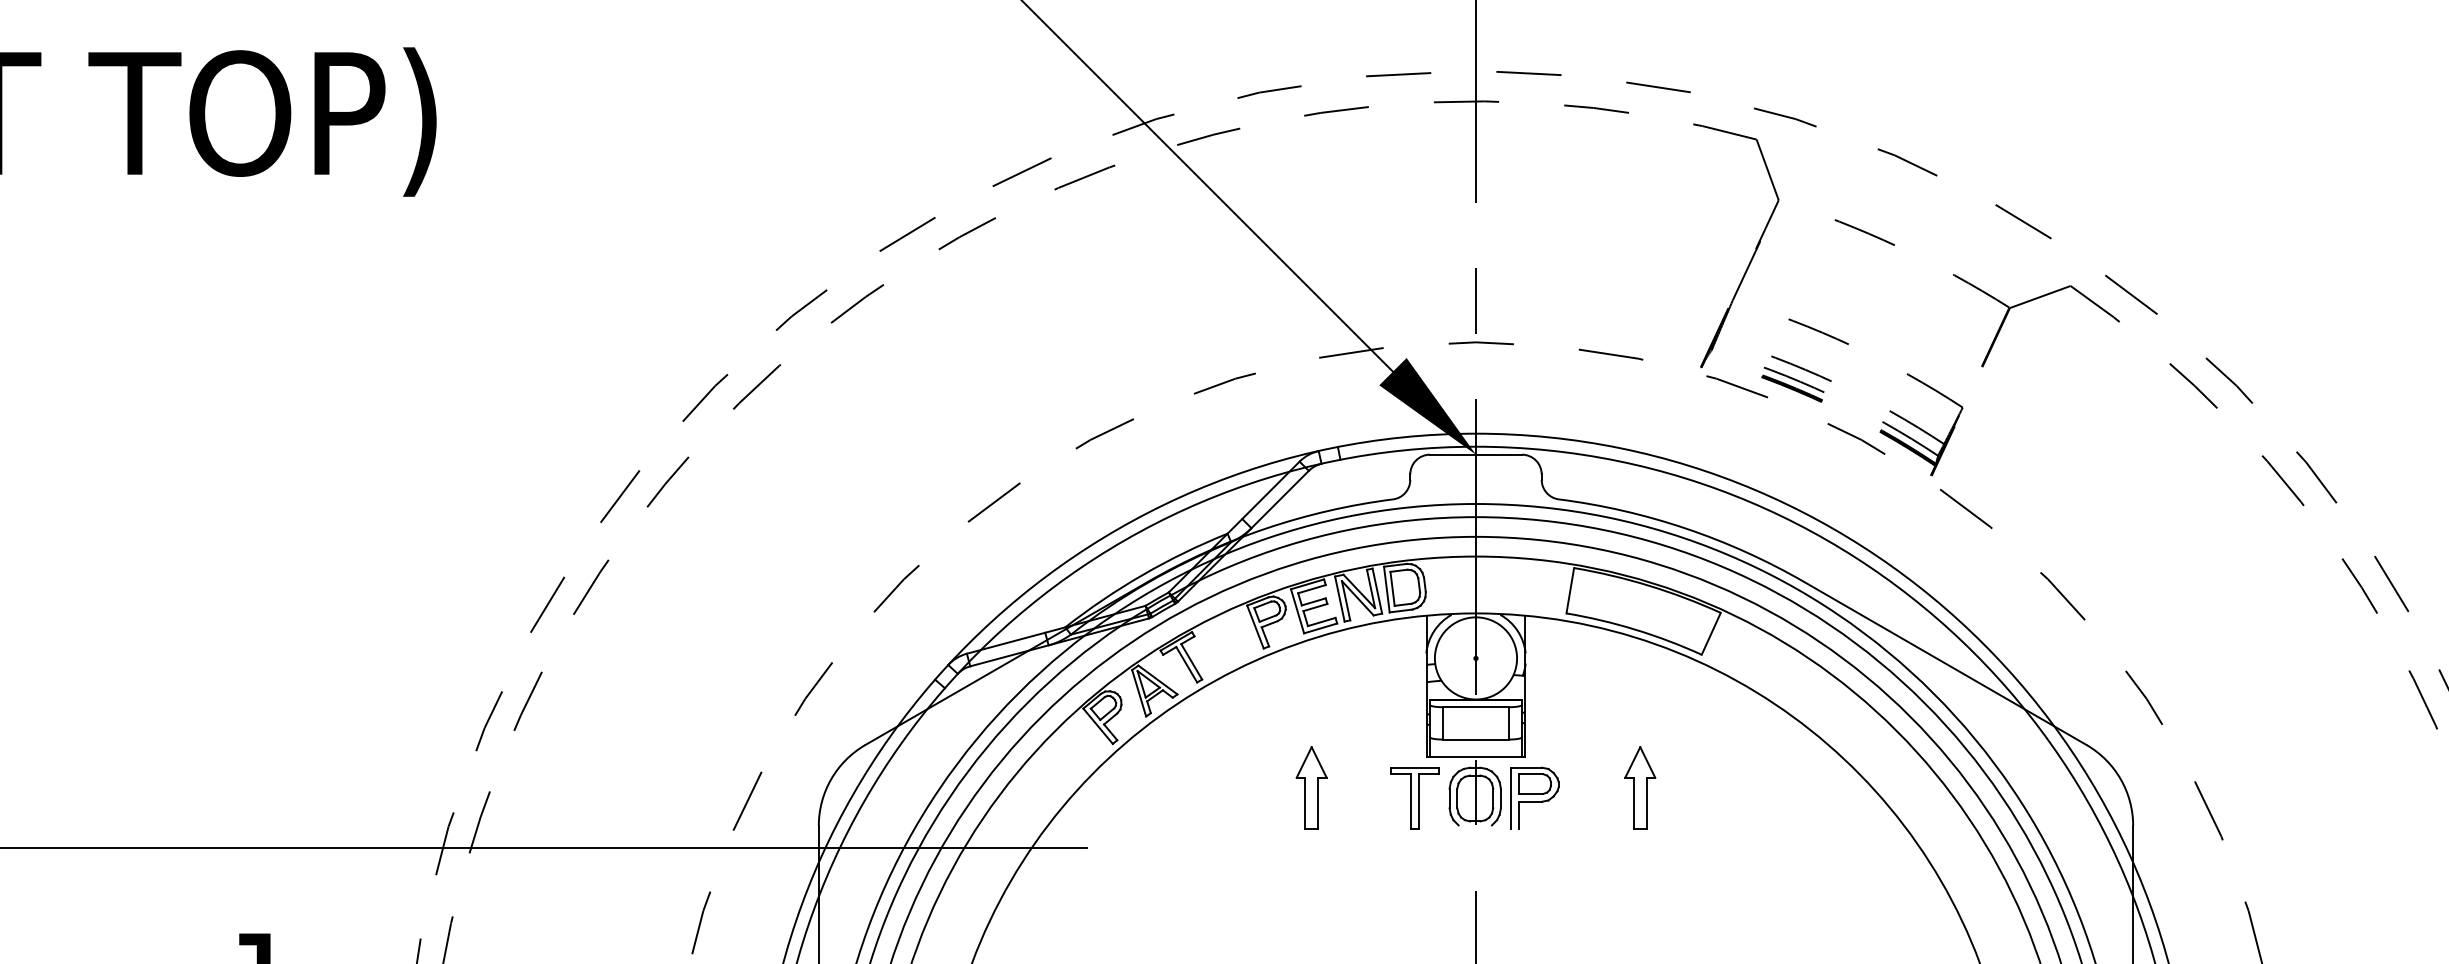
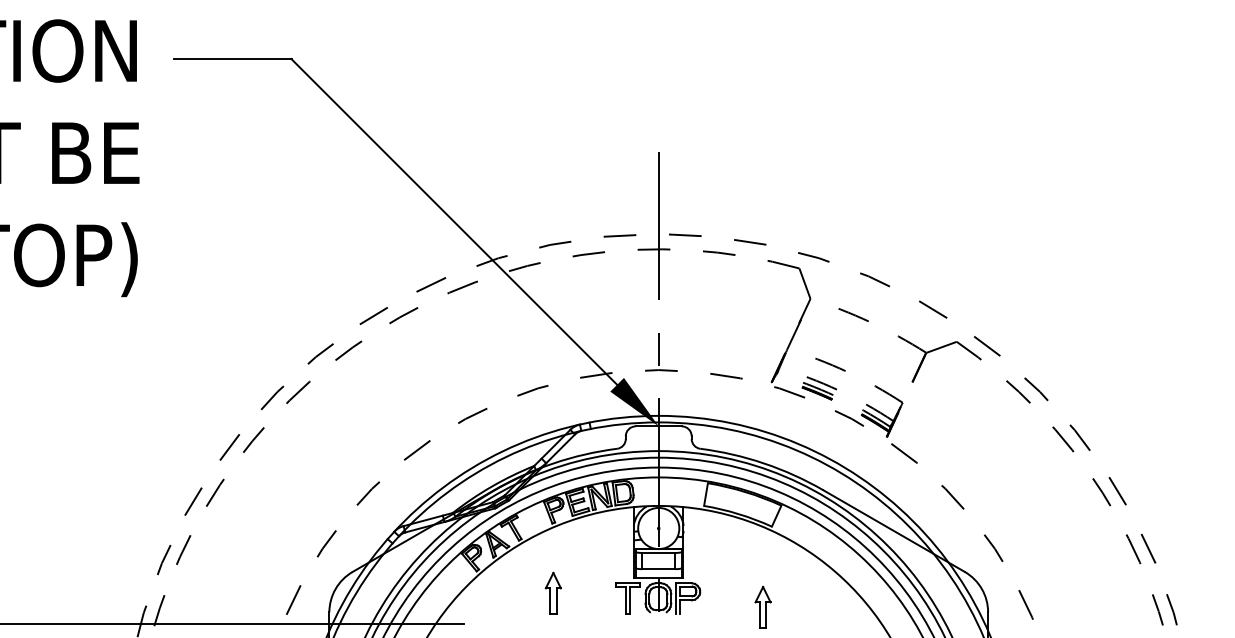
part: (1309, 786) -> (552, 592), moved
part: (1639, 786) -> (762, 606), moved

